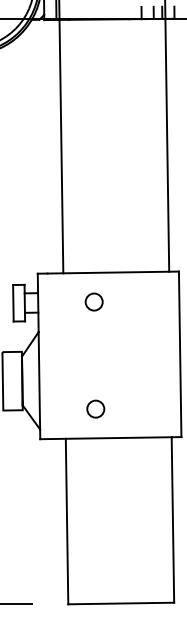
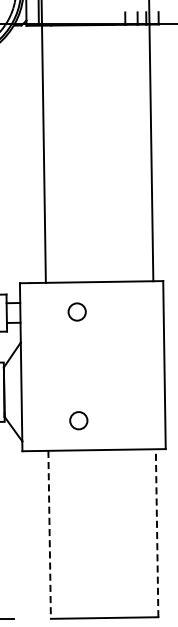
line: (172, 519) -> (156, 532), solid -> dashed
line: (67, 521) -> (50, 534), solid -> dashed

